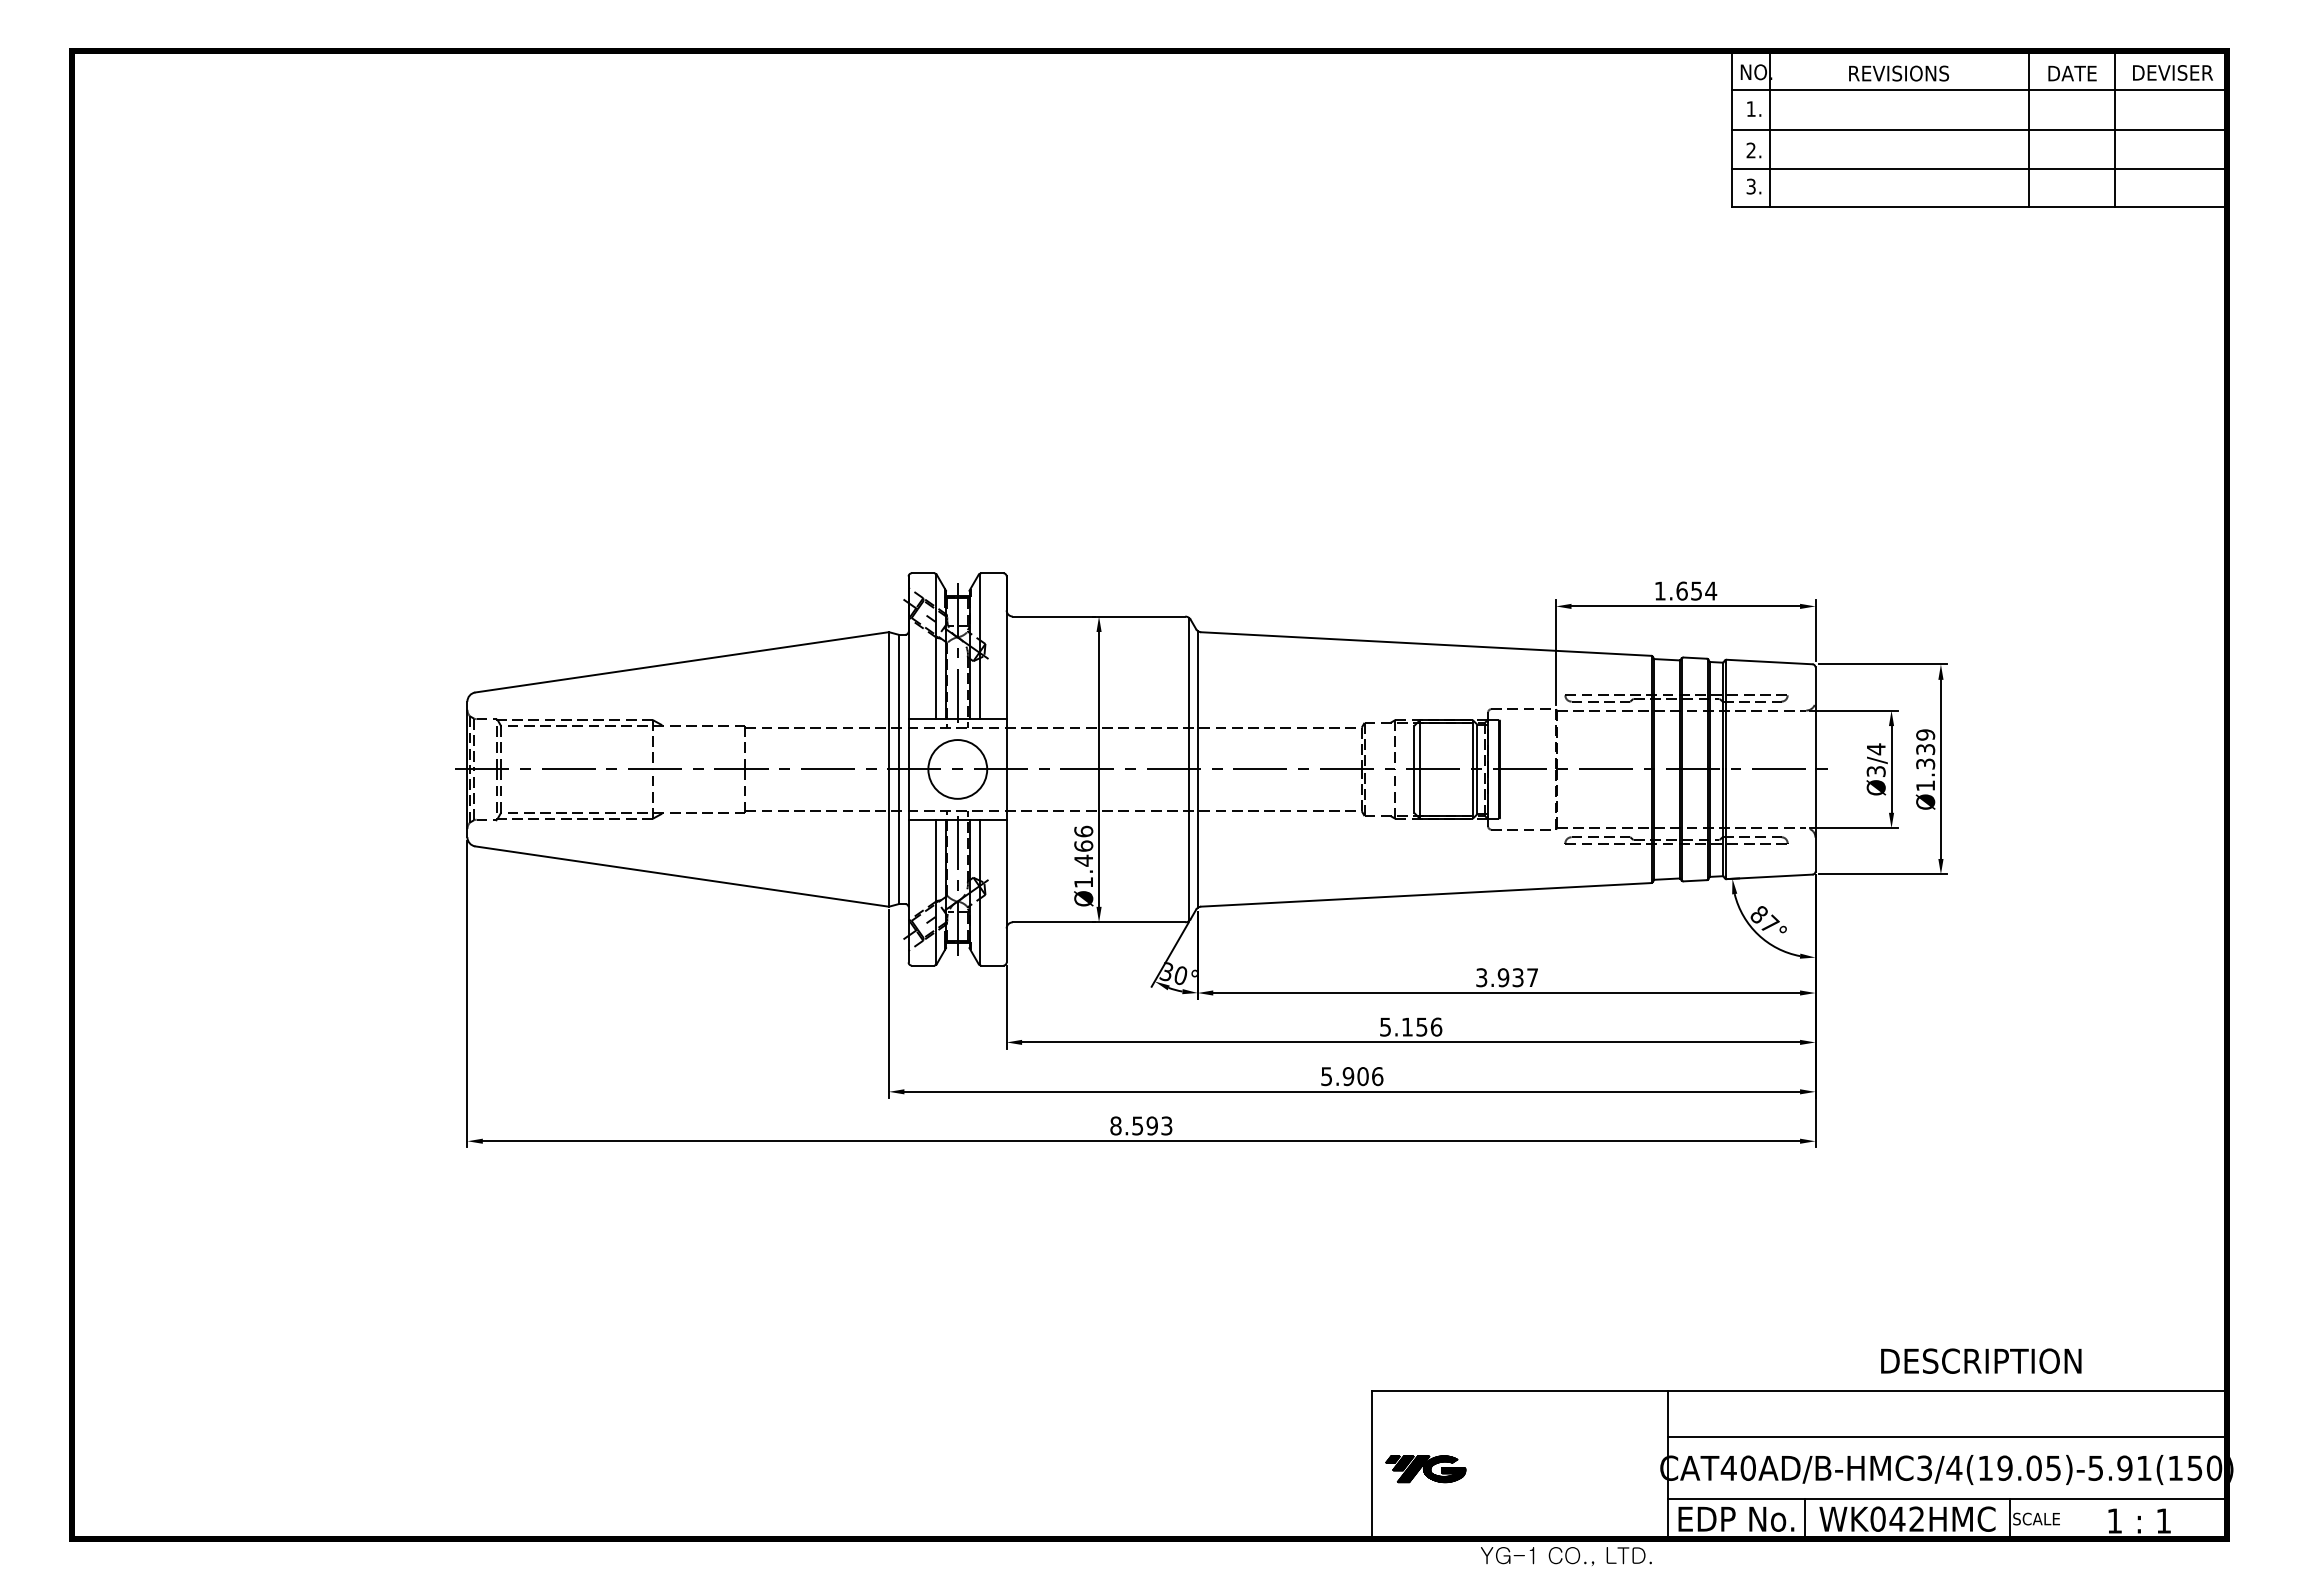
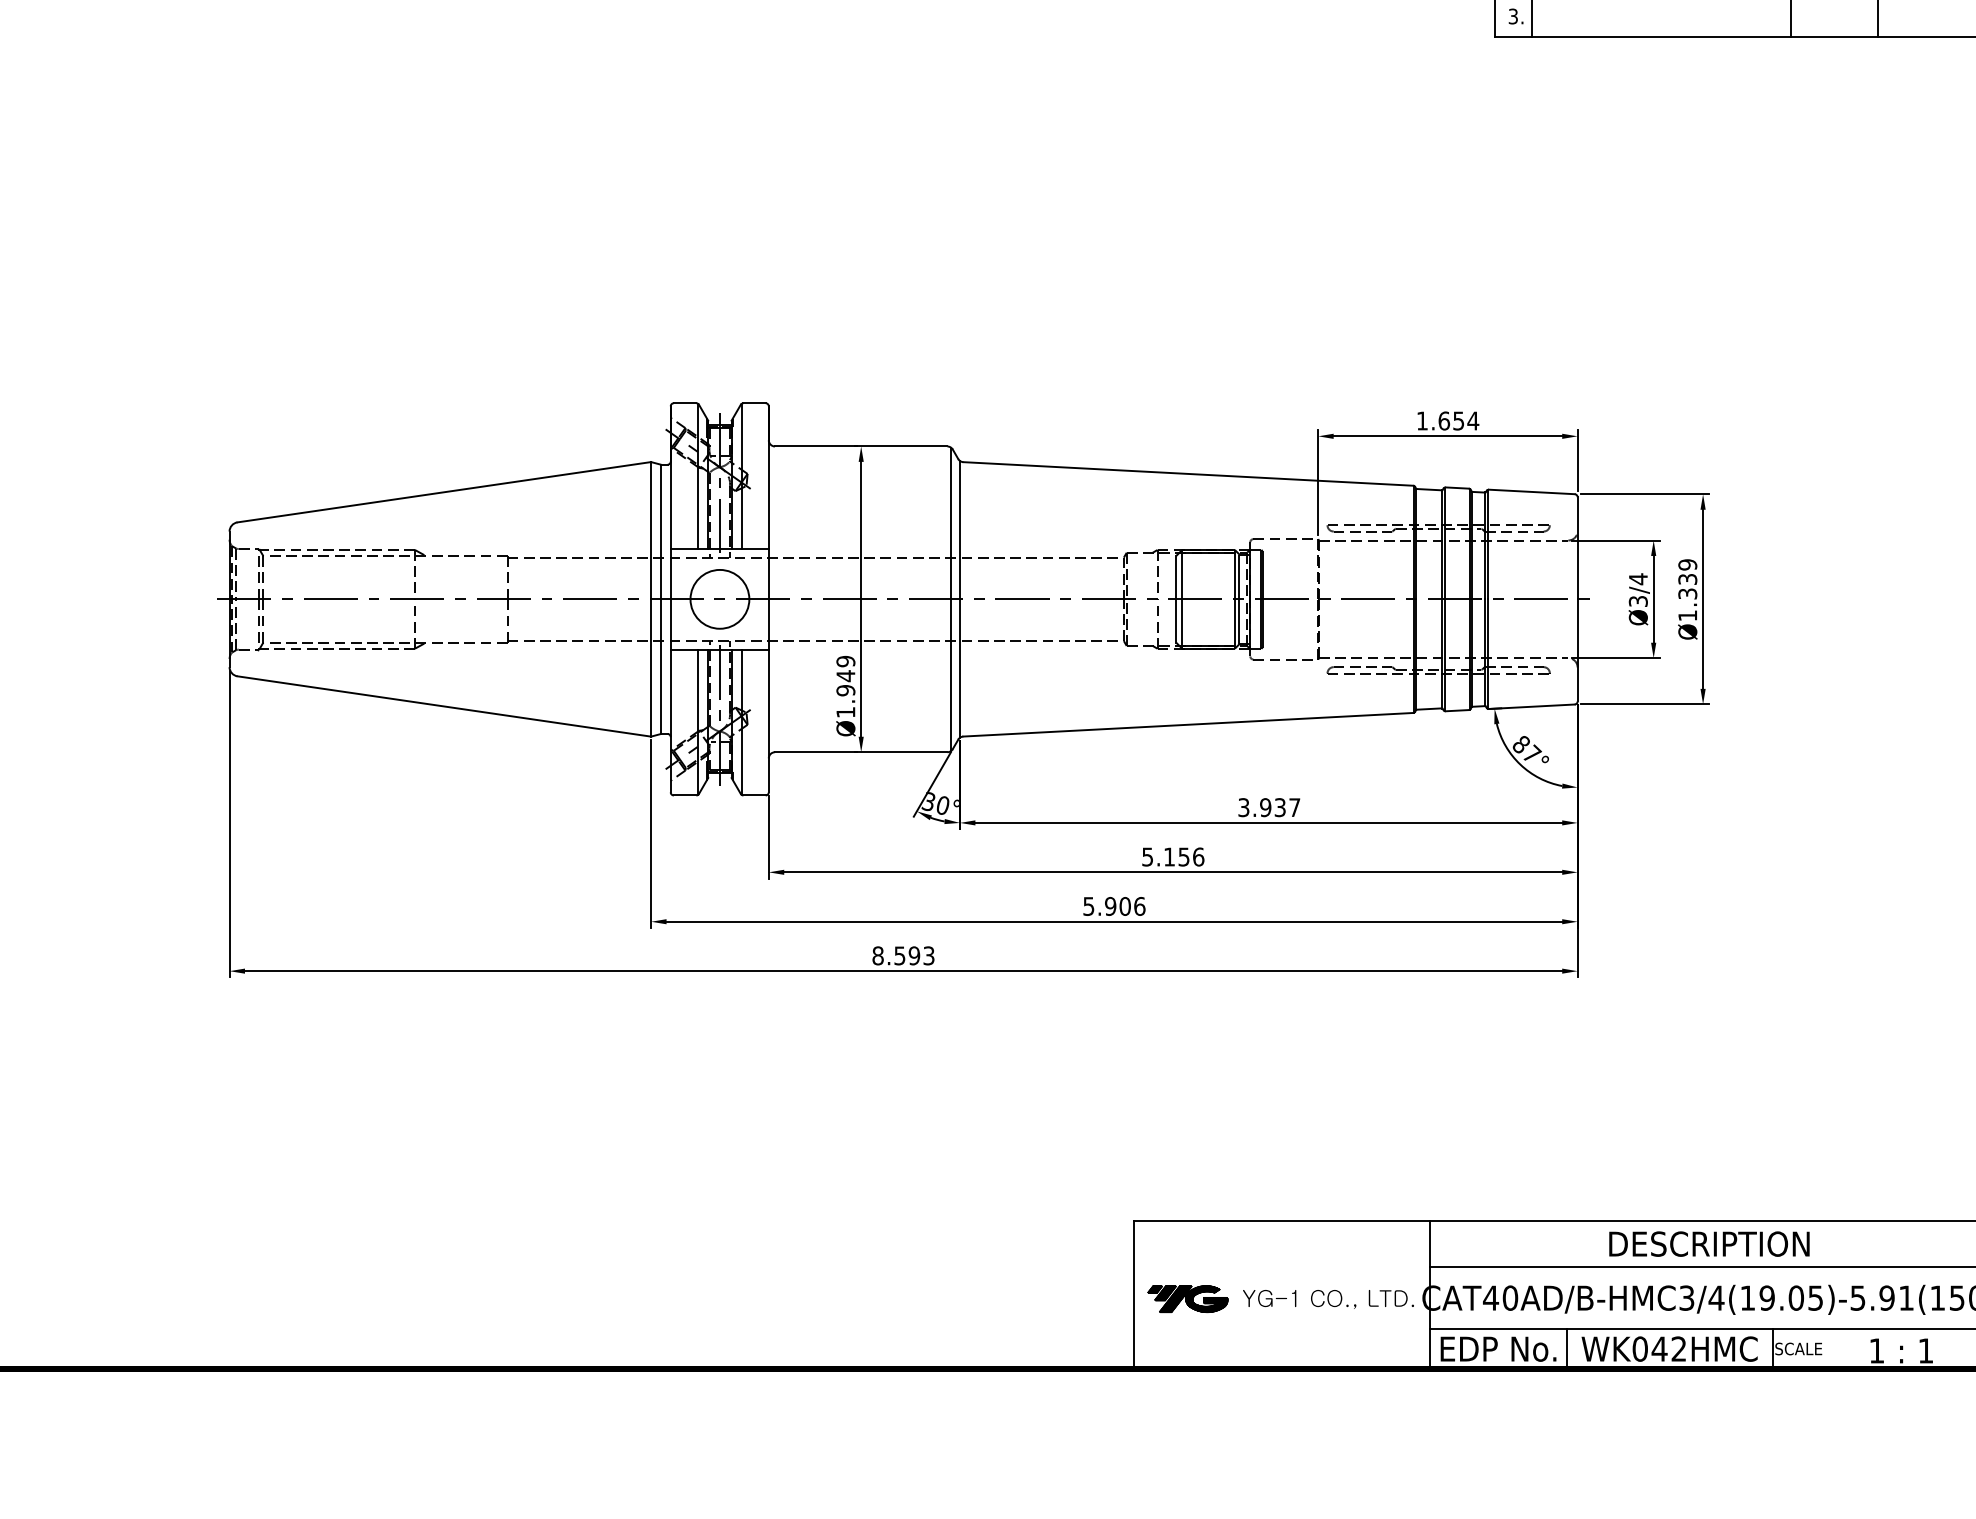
text: (1083, 845) -> (845, 675), Ø1.466 -> Ø1.949
text: (1981, 1360) -> (1709, 1243), moved
text: (1566, 1556) -> (1328, 1299), moved

